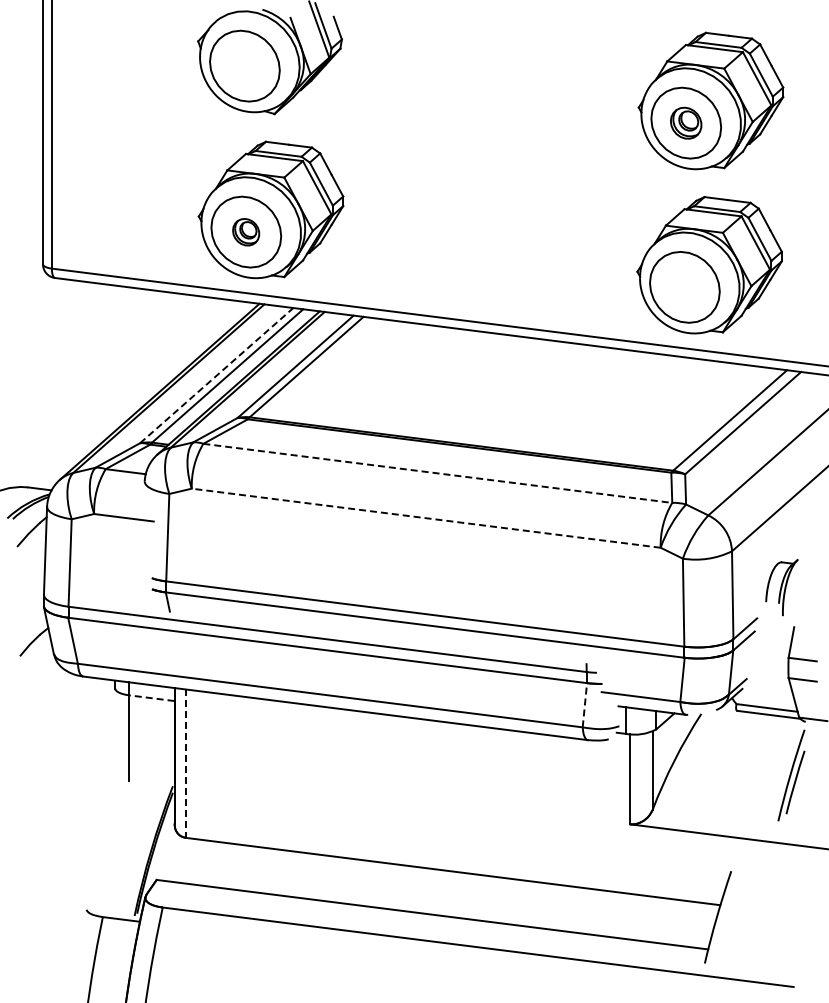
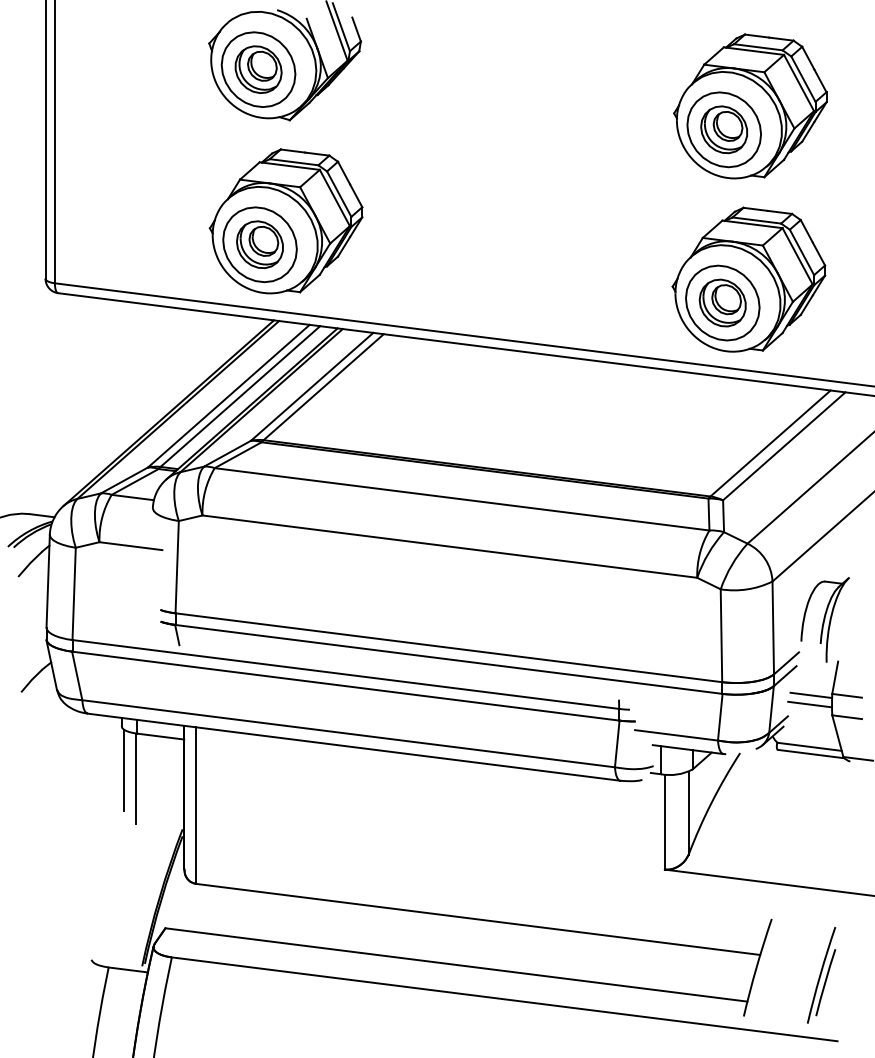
part: (244, 66) -> (258, 70), added
part: (685, 123) -> (723, 130), size x1.43
part: (245, 232) -> (259, 245), size x1.67
part: (684, 287) -> (722, 303), added
line: (217, 375) -> (229, 396), dashed -> solid
line: (438, 473) -> (462, 499), dashed -> solid
line: (425, 518) -> (449, 546), dashed -> solid
part: (781, 587) -> (824, 619), size x1.43
line: (768, 658) -> (811, 694), added
line: (767, 667) -> (809, 704), added
line: (151, 698) -> (160, 736), dashed -> solid
line: (584, 704) -> (616, 743), dashed -> solid
line: (117, 729) -> (124, 769), added
line: (185, 764) -> (195, 806), dashed -> solid
part: (791, 775) -> (821, 975), moved

